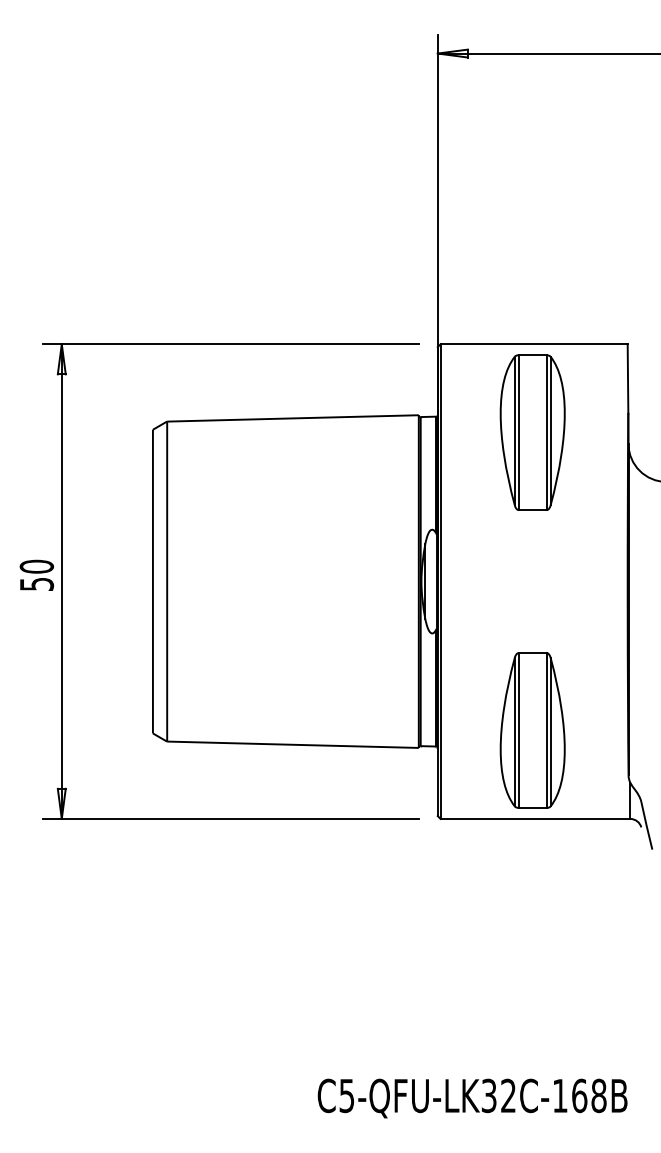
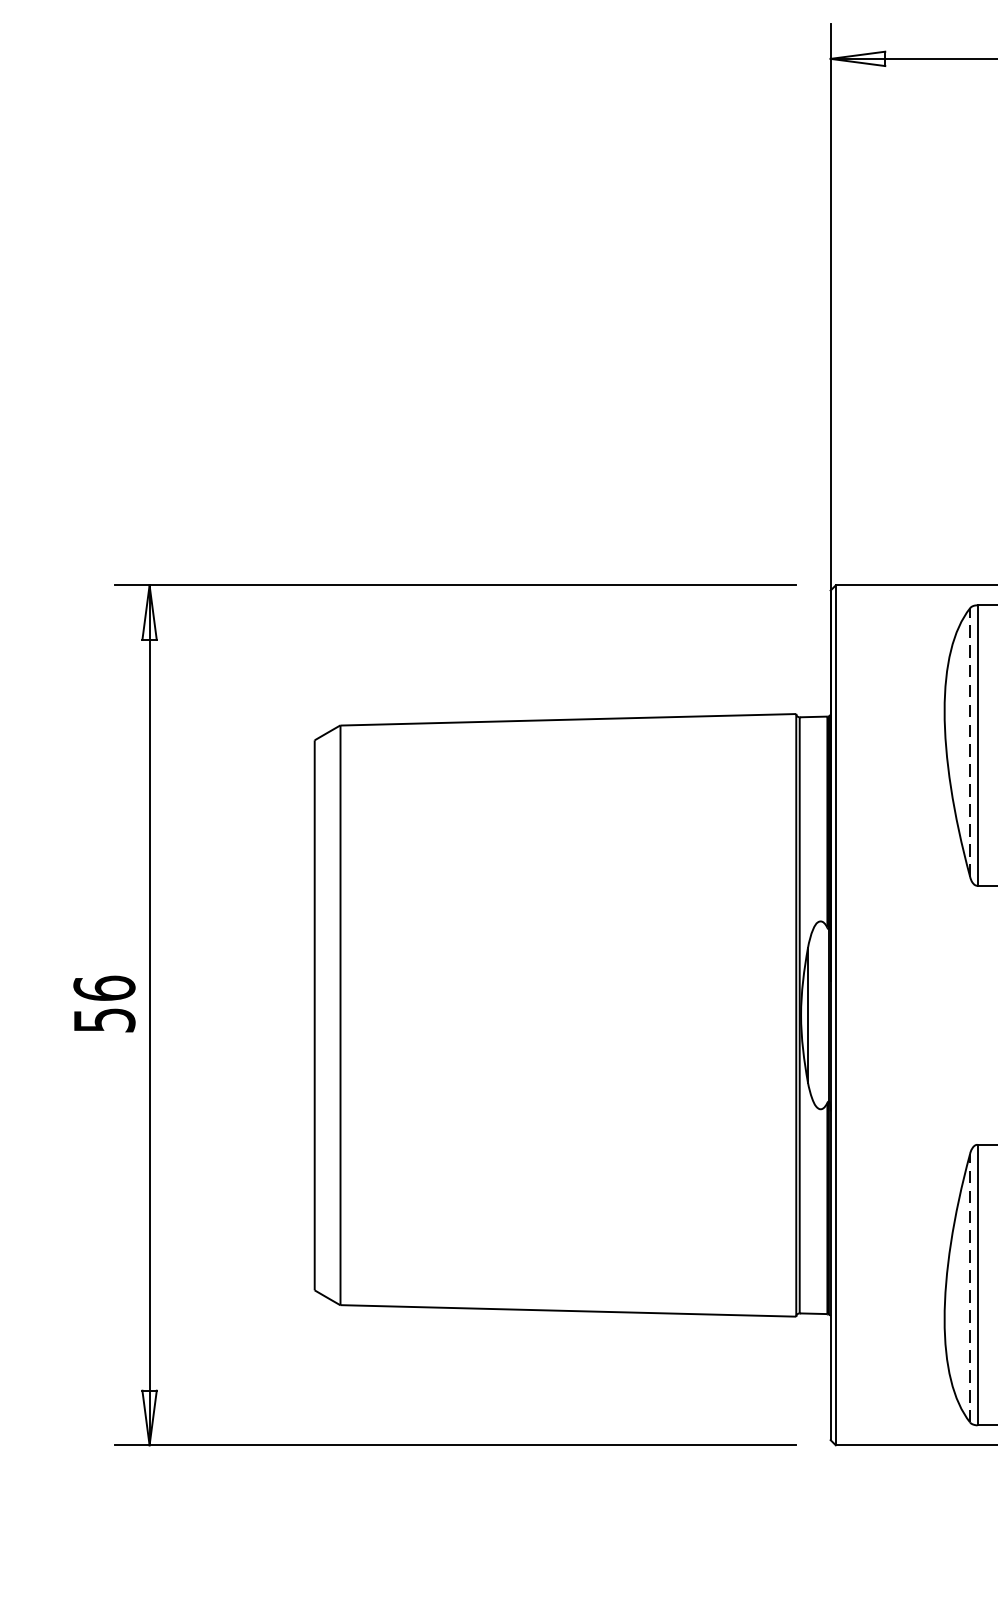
line: (514, 430) -> (969, 741), solid -> dashed
text: (36, 566) -> (103, 988), 50 -> 56
line: (514, 731) -> (969, 1286), solid -> dashed

